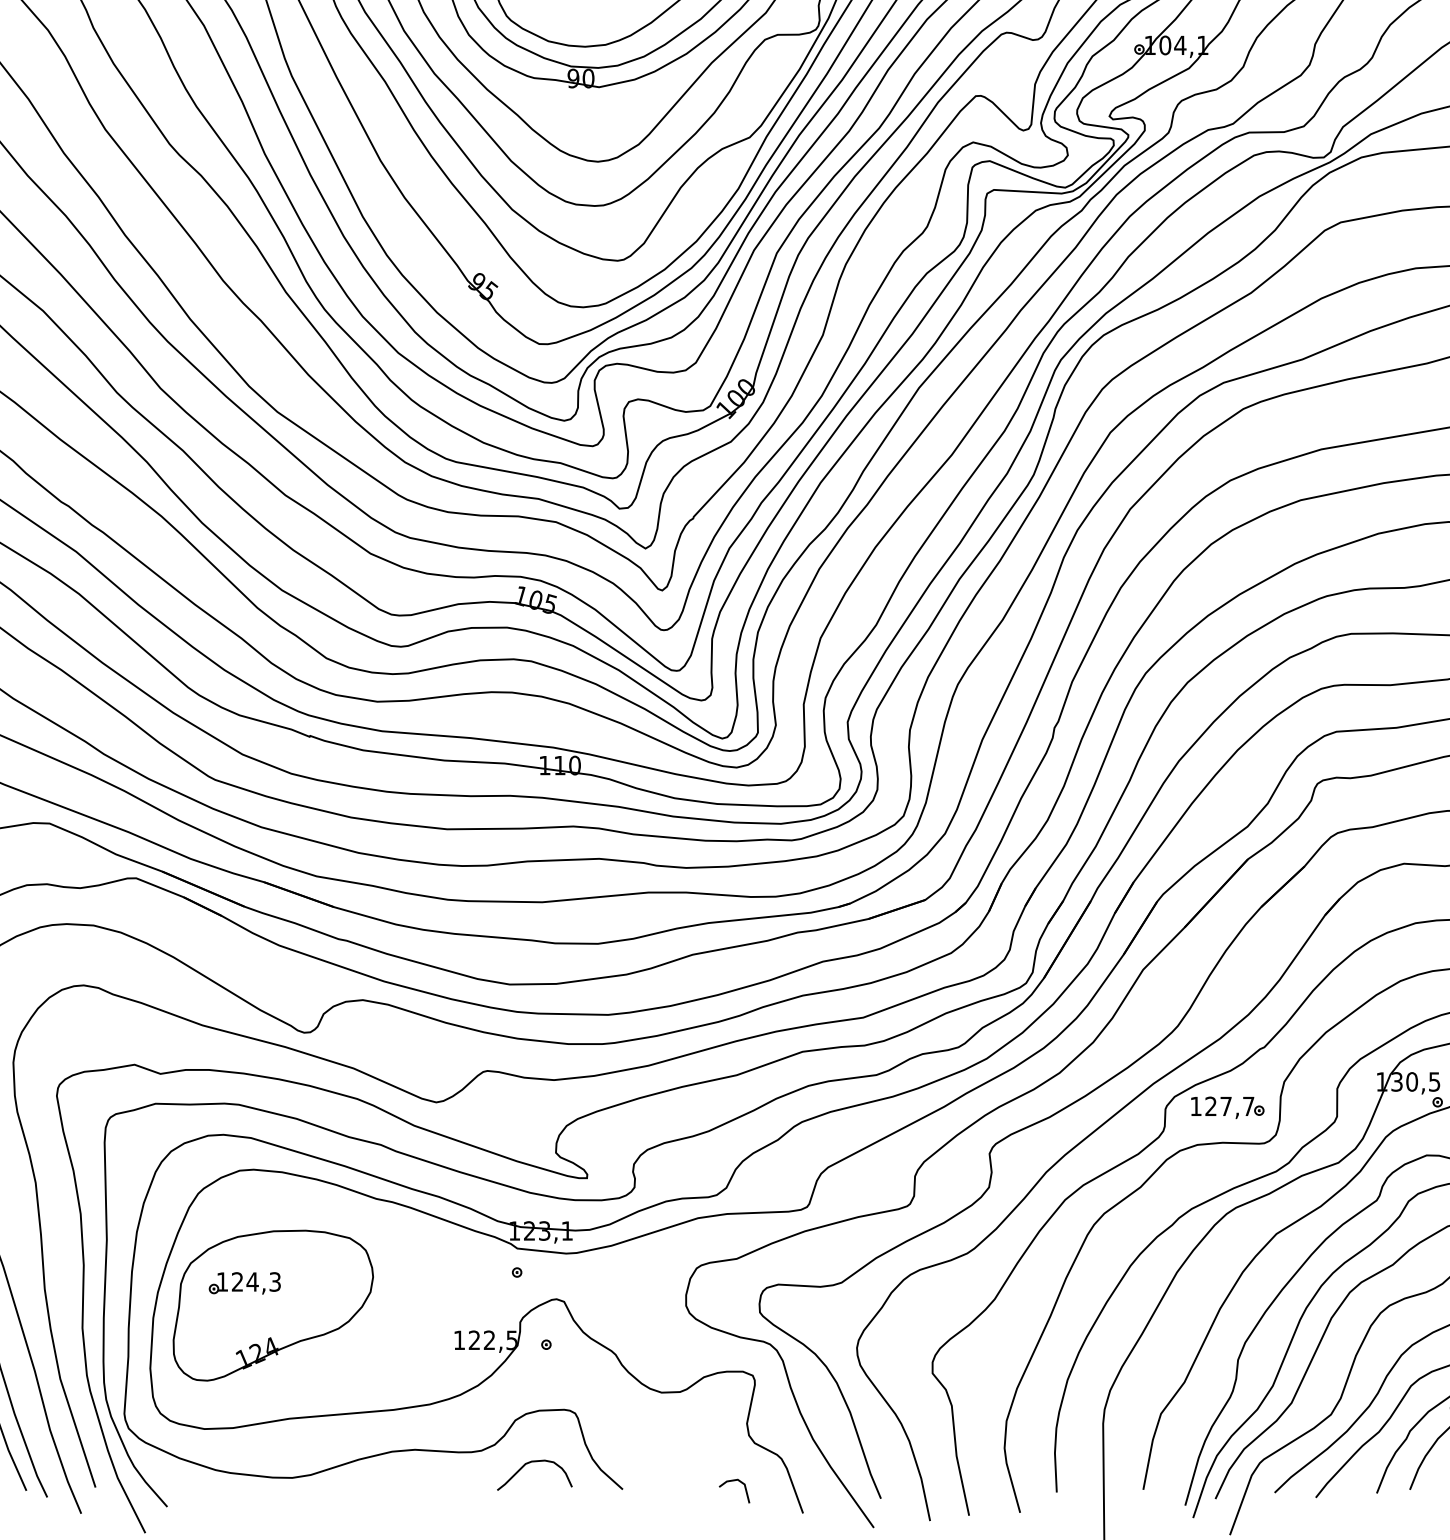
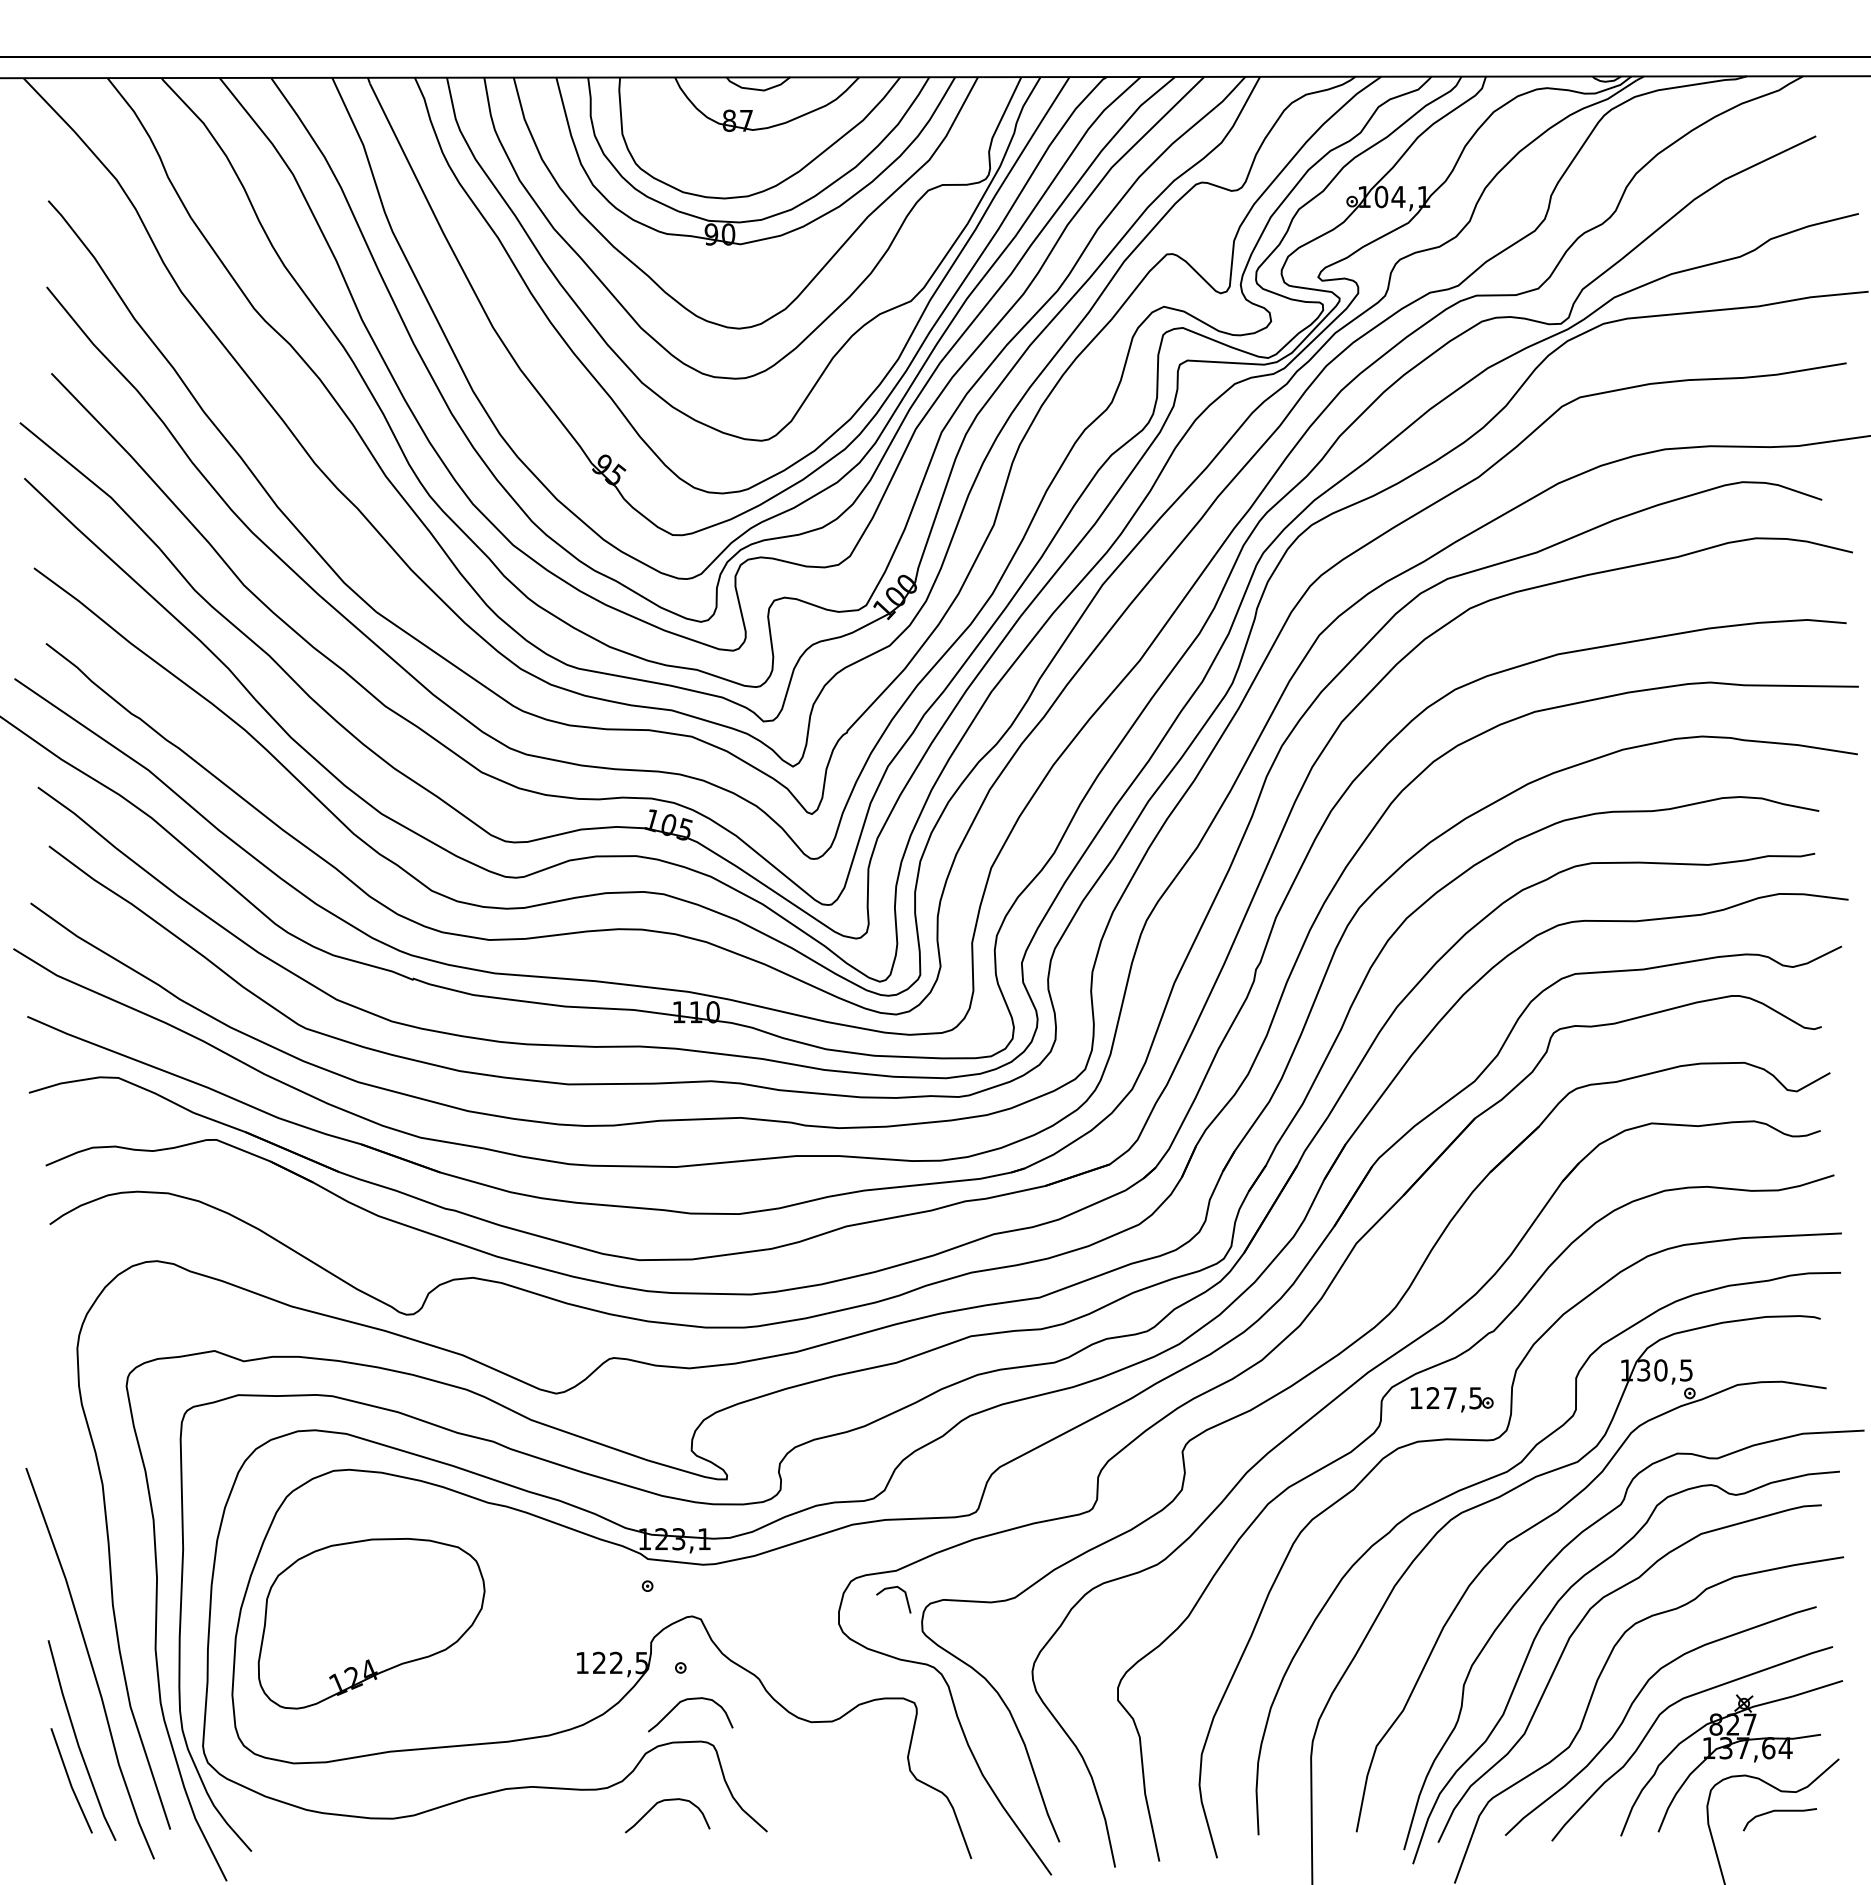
text: (1248, 1106) -> (1475, 1398), 127,7 -> 127,5
part: (244, 1283) -> (339, 1598), removed
curve: (552, 1373) -> (687, 1700), added
line: (734, 1481) -> (893, 1588), moved

